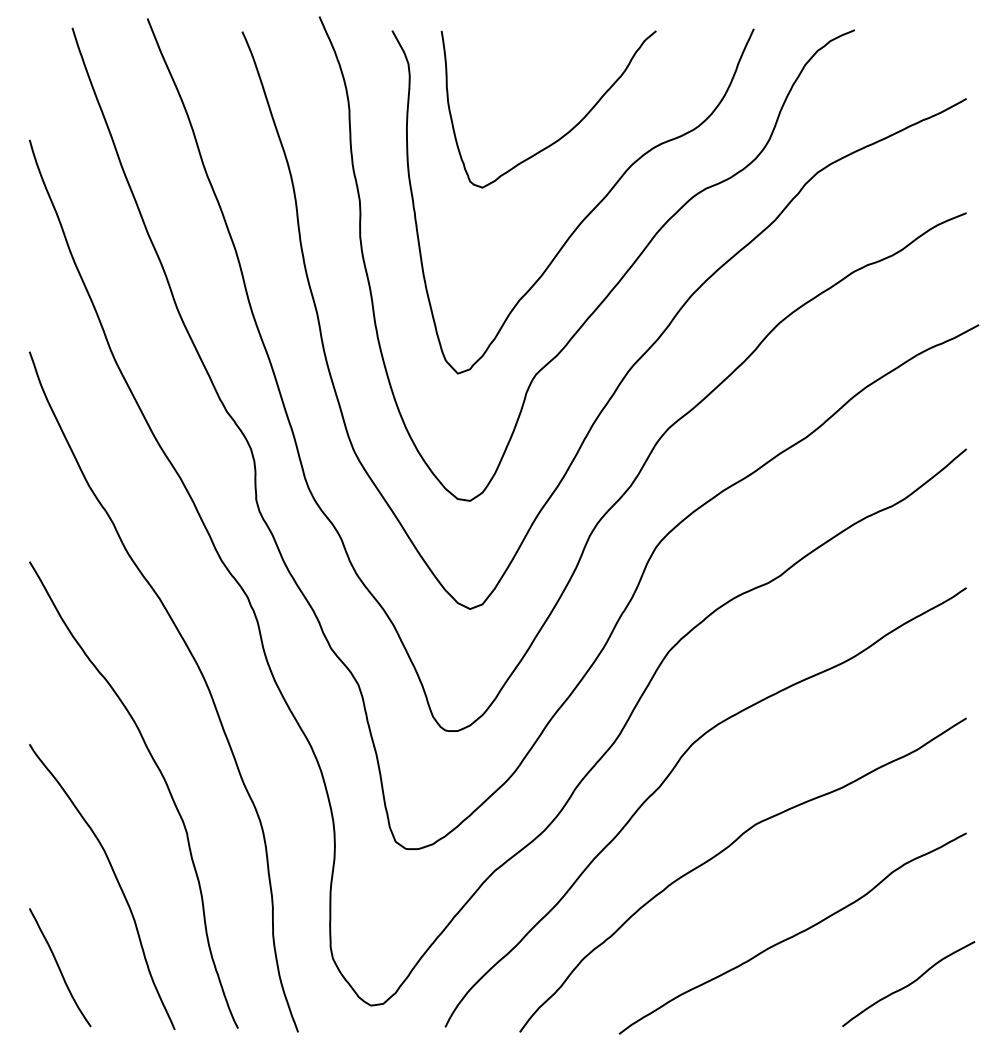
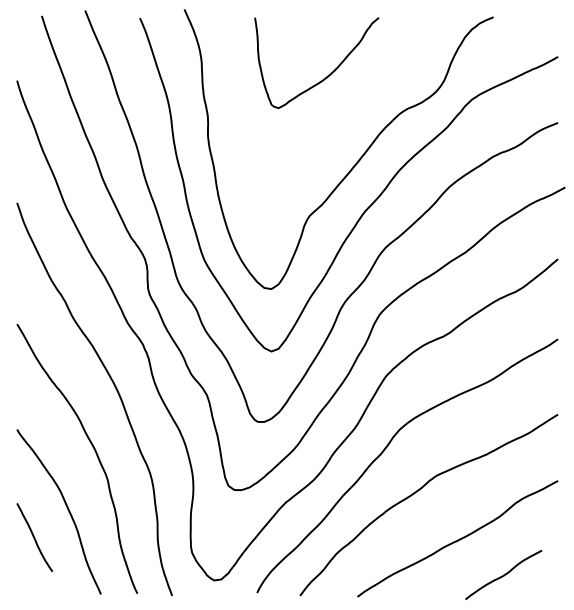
curve: (586, 214) -> (338, 123), removed
curve: (59, 967) -> (34, 537), moved
curve: (908, 983) -> (503, 574), moved

